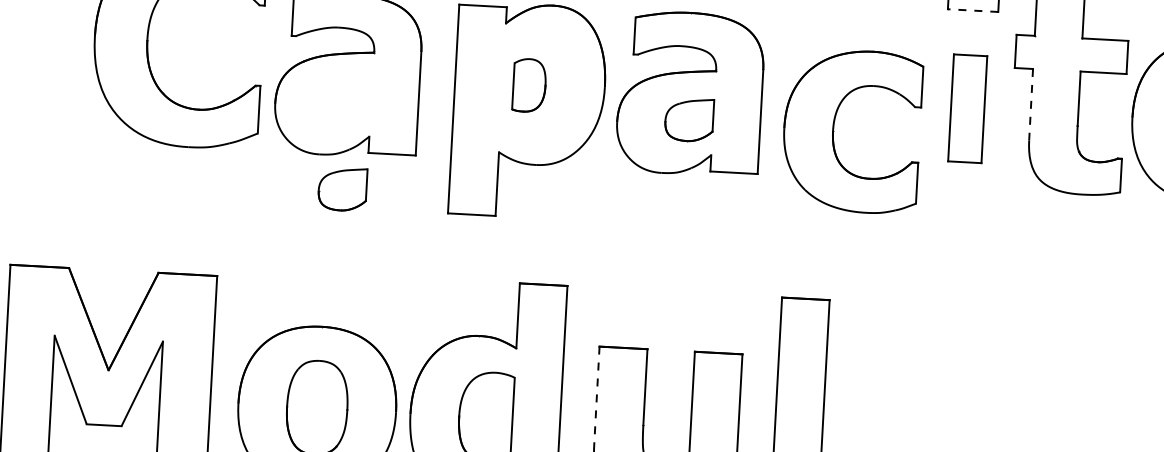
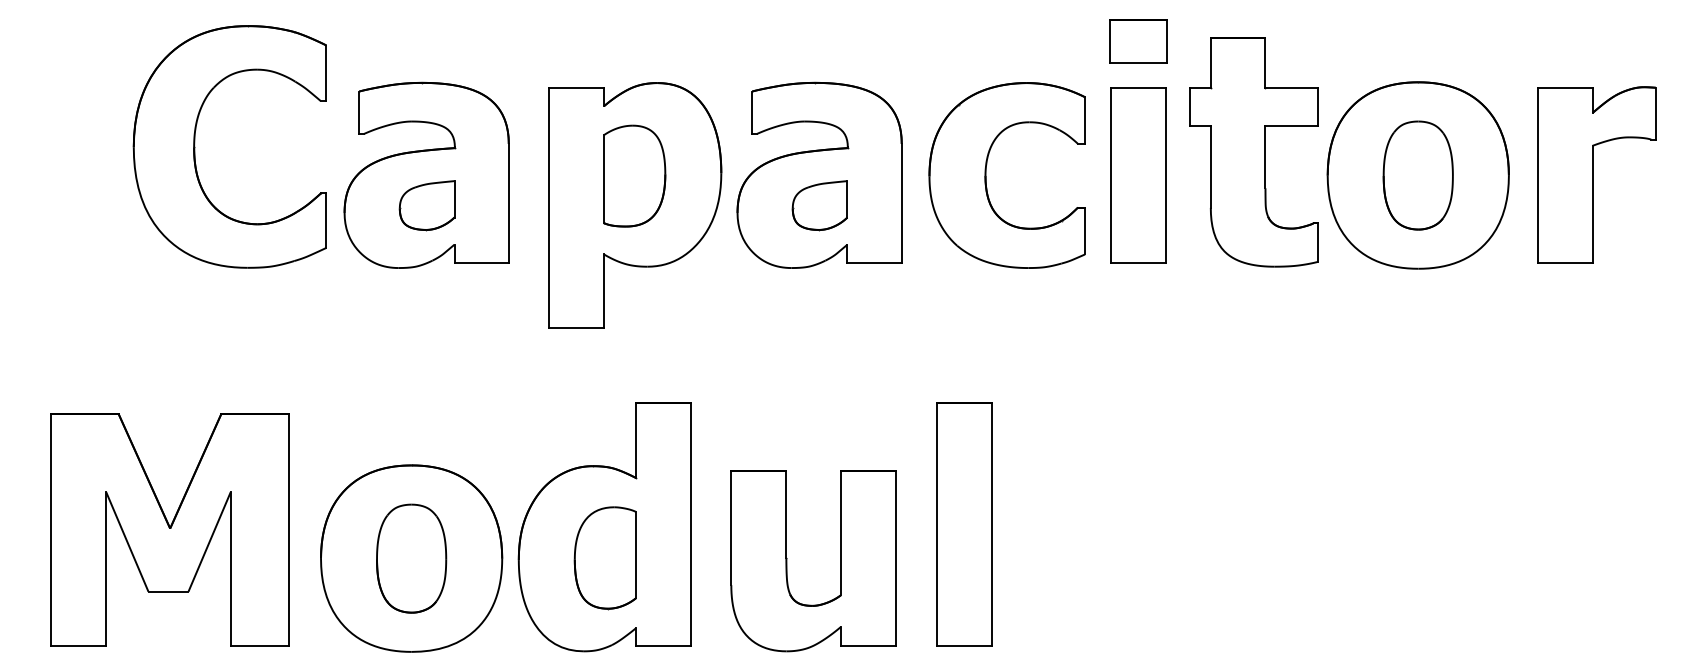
line: (973, 10) -> (1138, 62), dashed -> solid
part: (529, 85) -> (634, 175), size x1.67
line: (1030, 105) -> (1210, 167), dashed -> solid
part: (967, 108) -> (1138, 175), size x1.43
part: (833, 130) -> (986, 175), moved
part: (342, 189) -> (426, 205), moved
line: (597, 396) -> (731, 528), dashed -> solid

